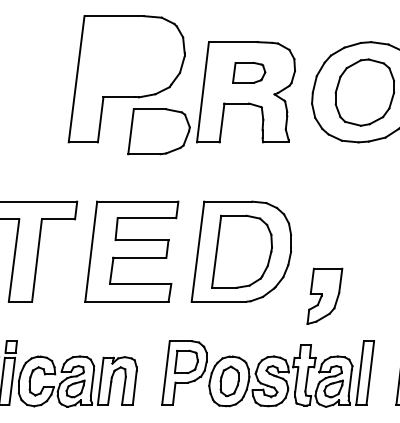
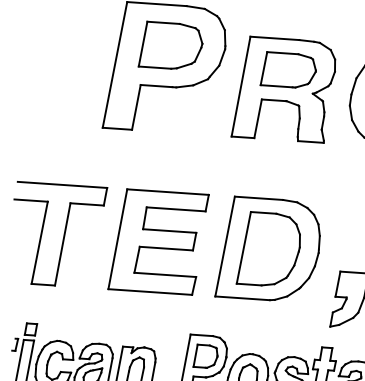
part: (248, 72) -> (288, 69), size x1.67
part: (158, 131) -> (170, 45), moved

